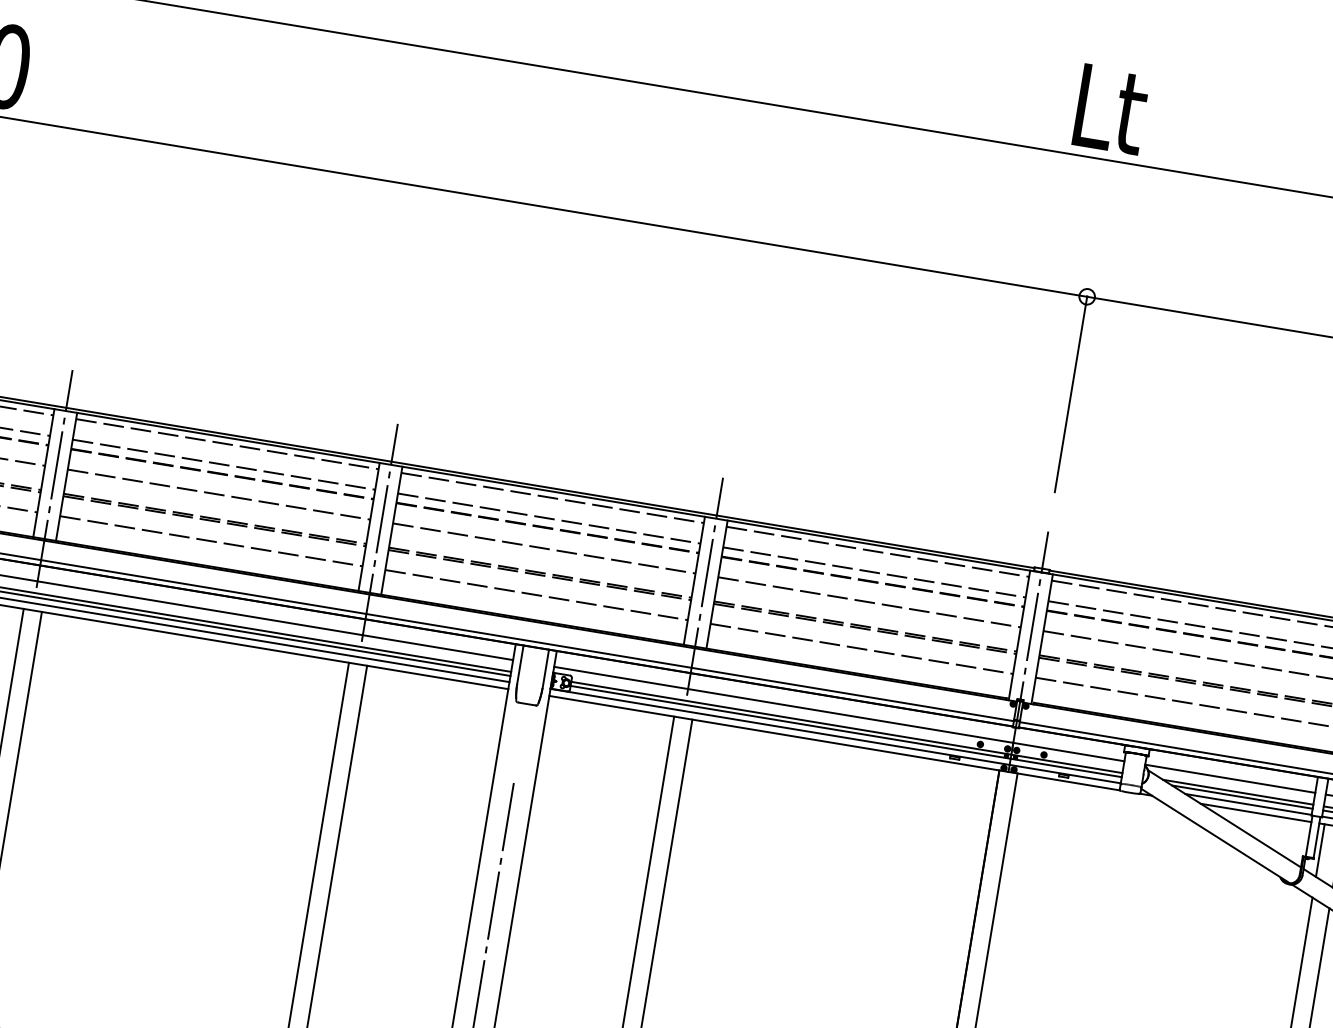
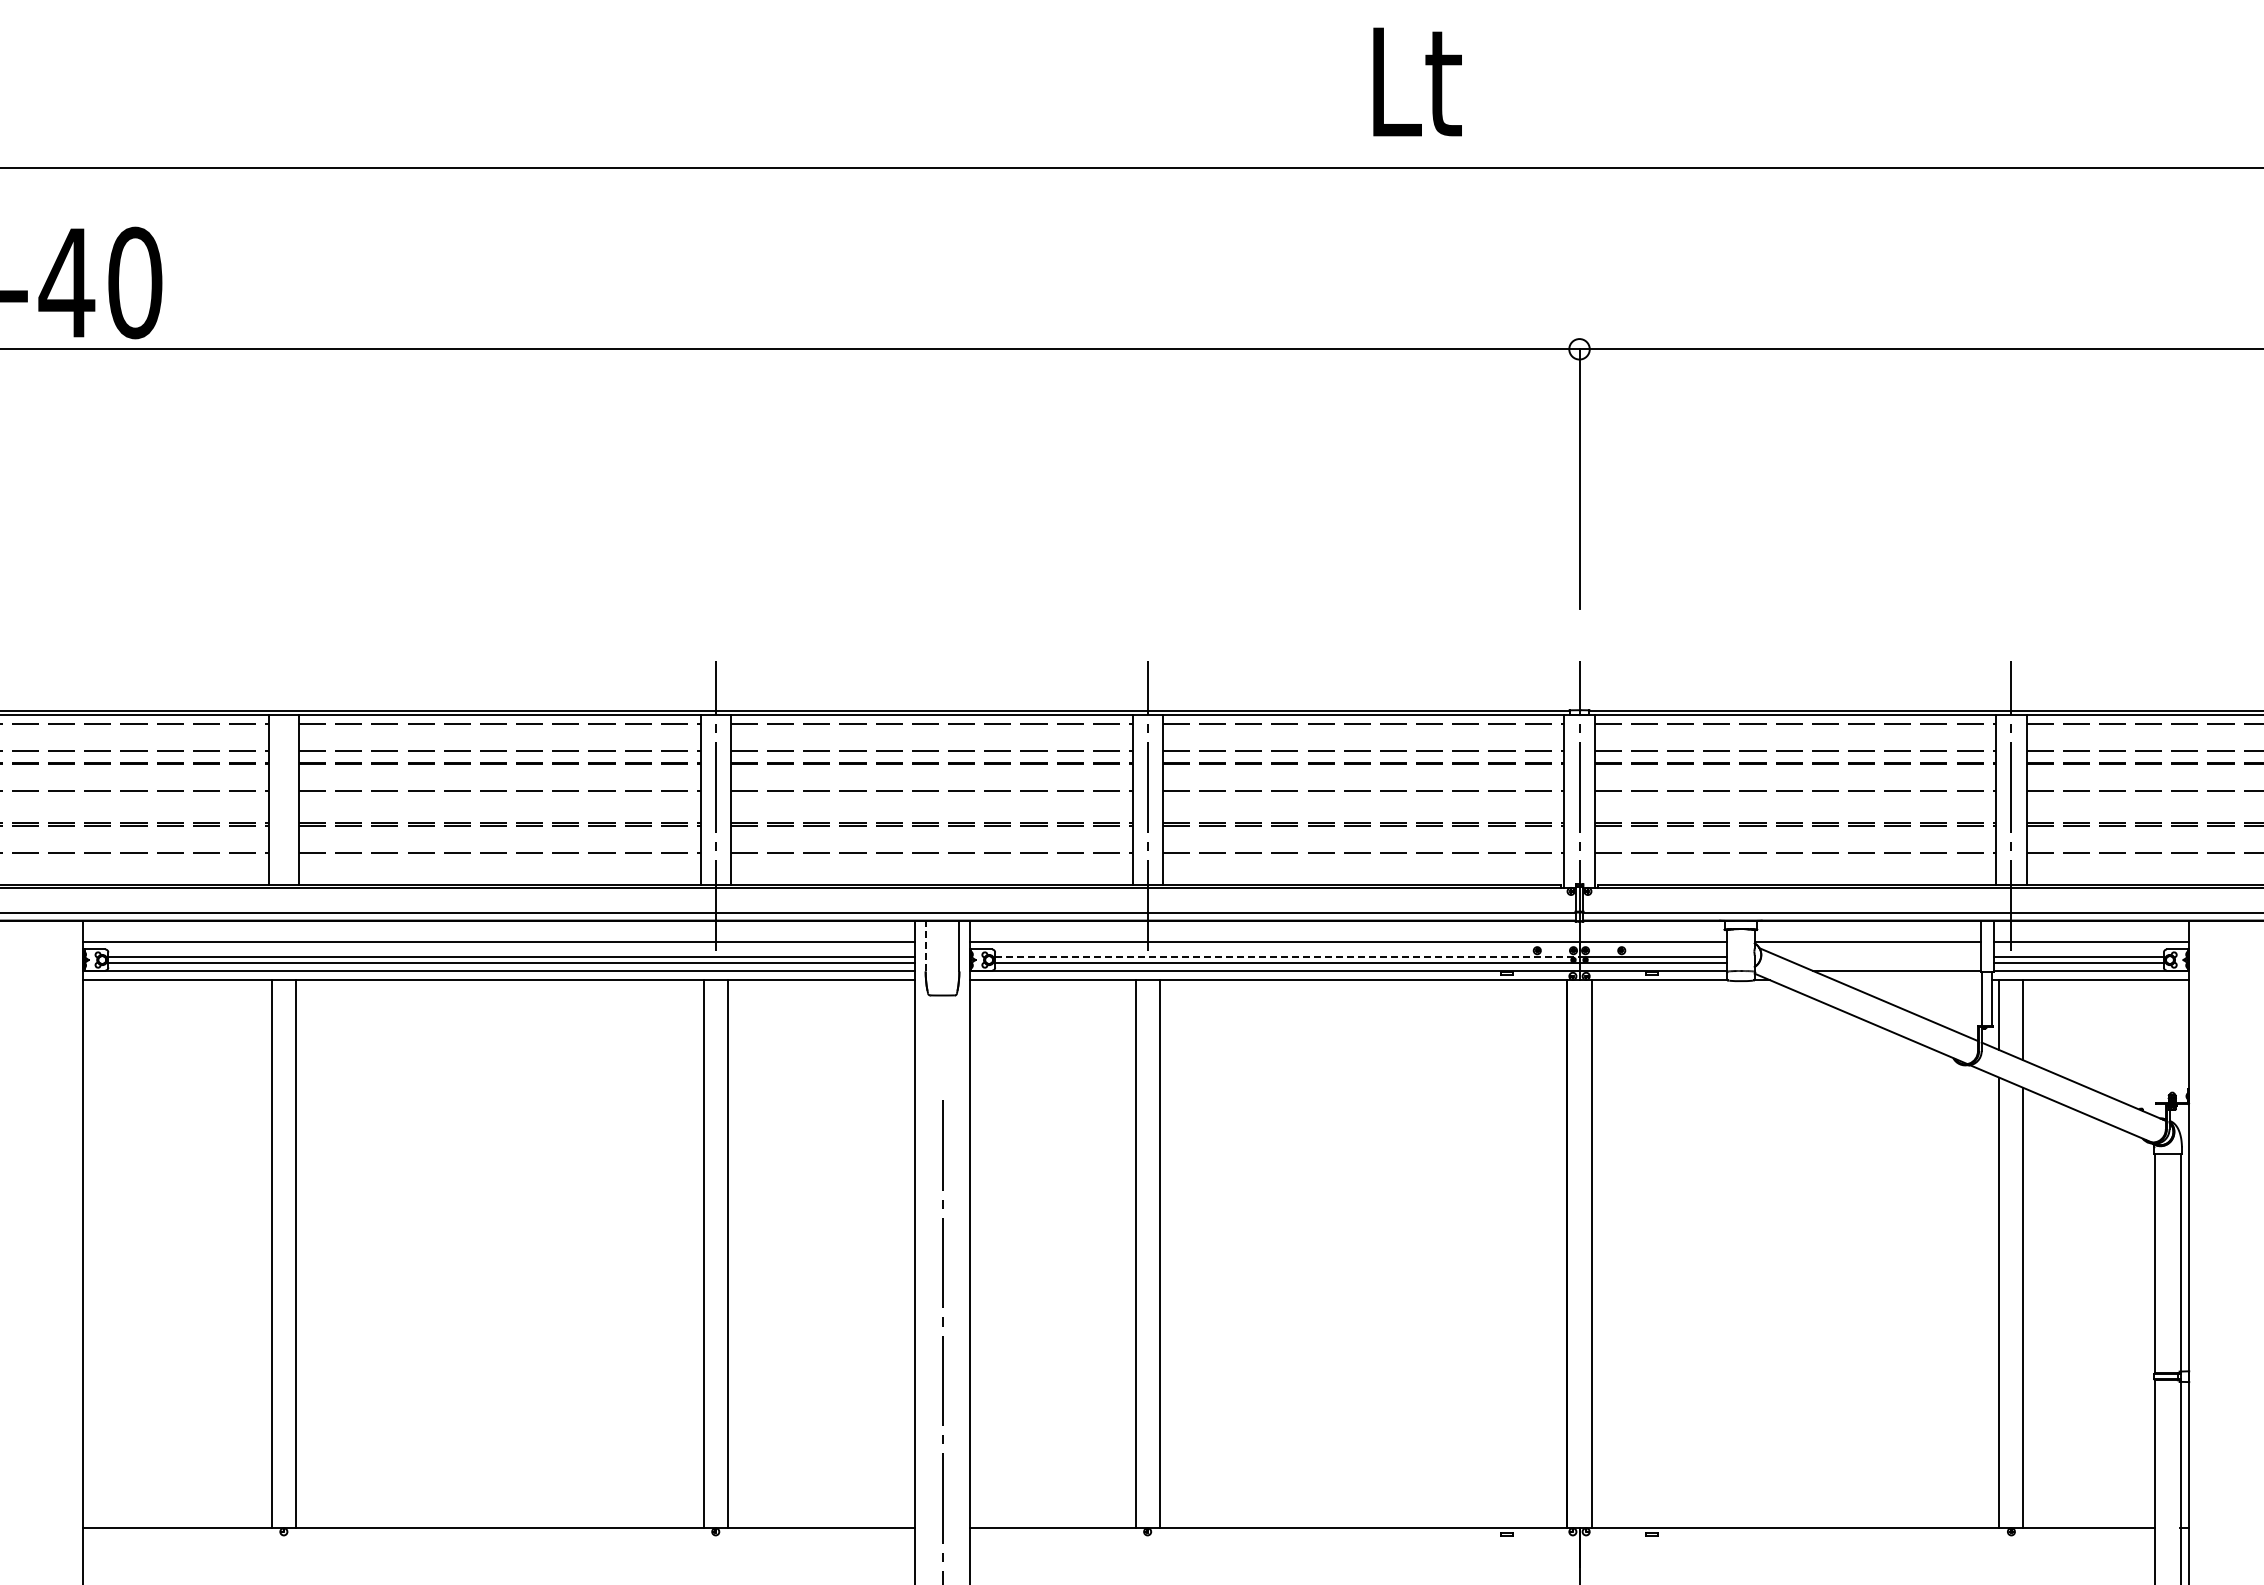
text: (1111, 109) -> (1417, 81), moved
line: (54, 478) -> (283, 805), removed
line: (520, 664) -> (925, 945), solid -> dashed
line: (791, 718) -> (1287, 957), solid -> dashed
line: (1238, 792) -> (1880, 957), removed
line: (1241, 796) -> (1886, 962), removed
line: (1255, 813) -> (1907, 980), removed

